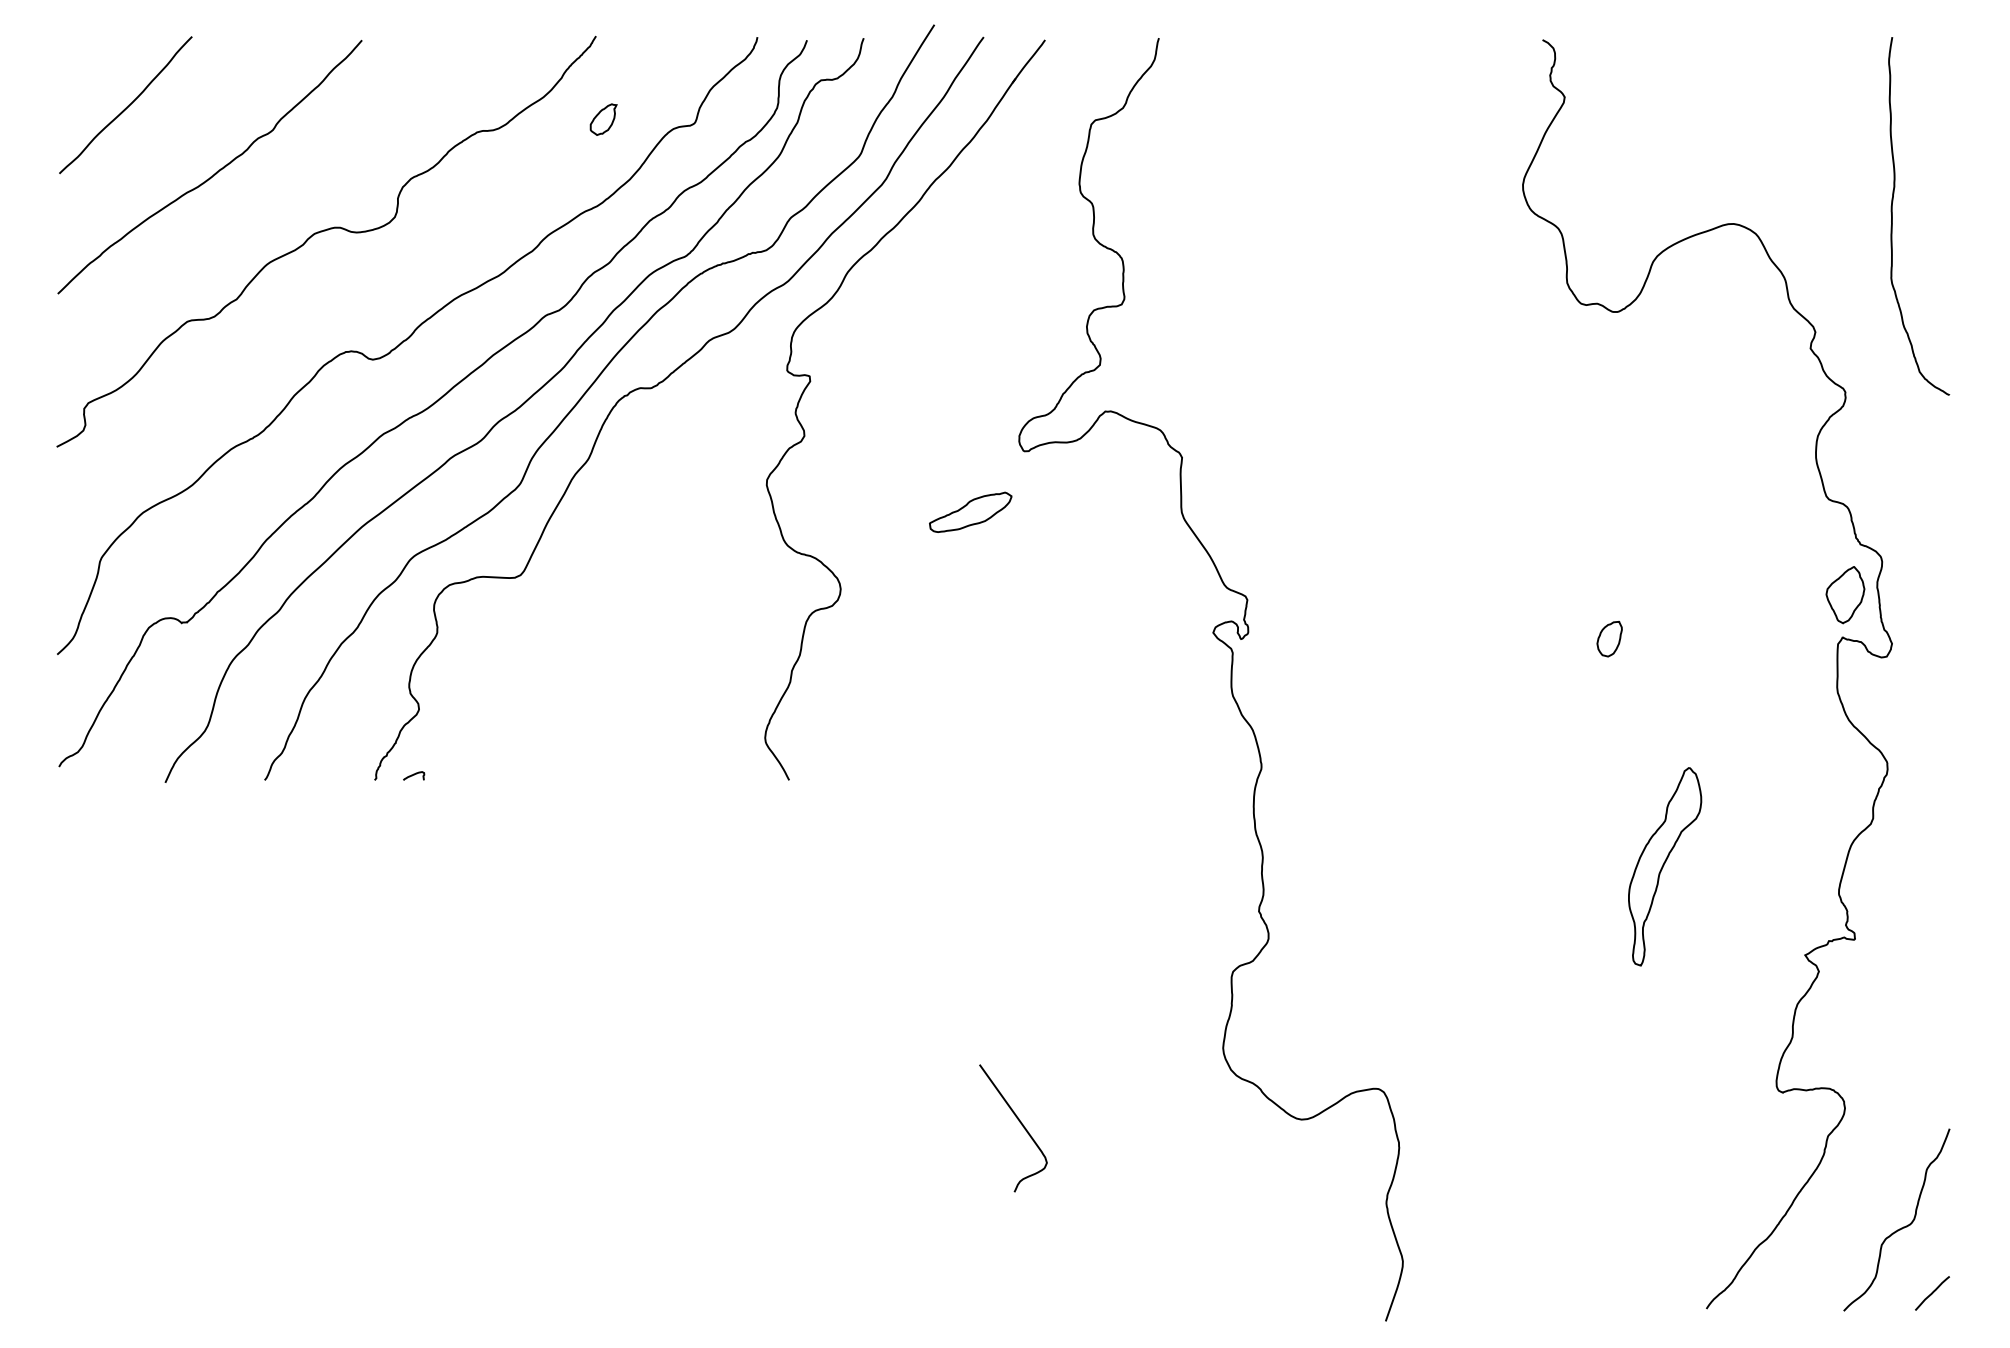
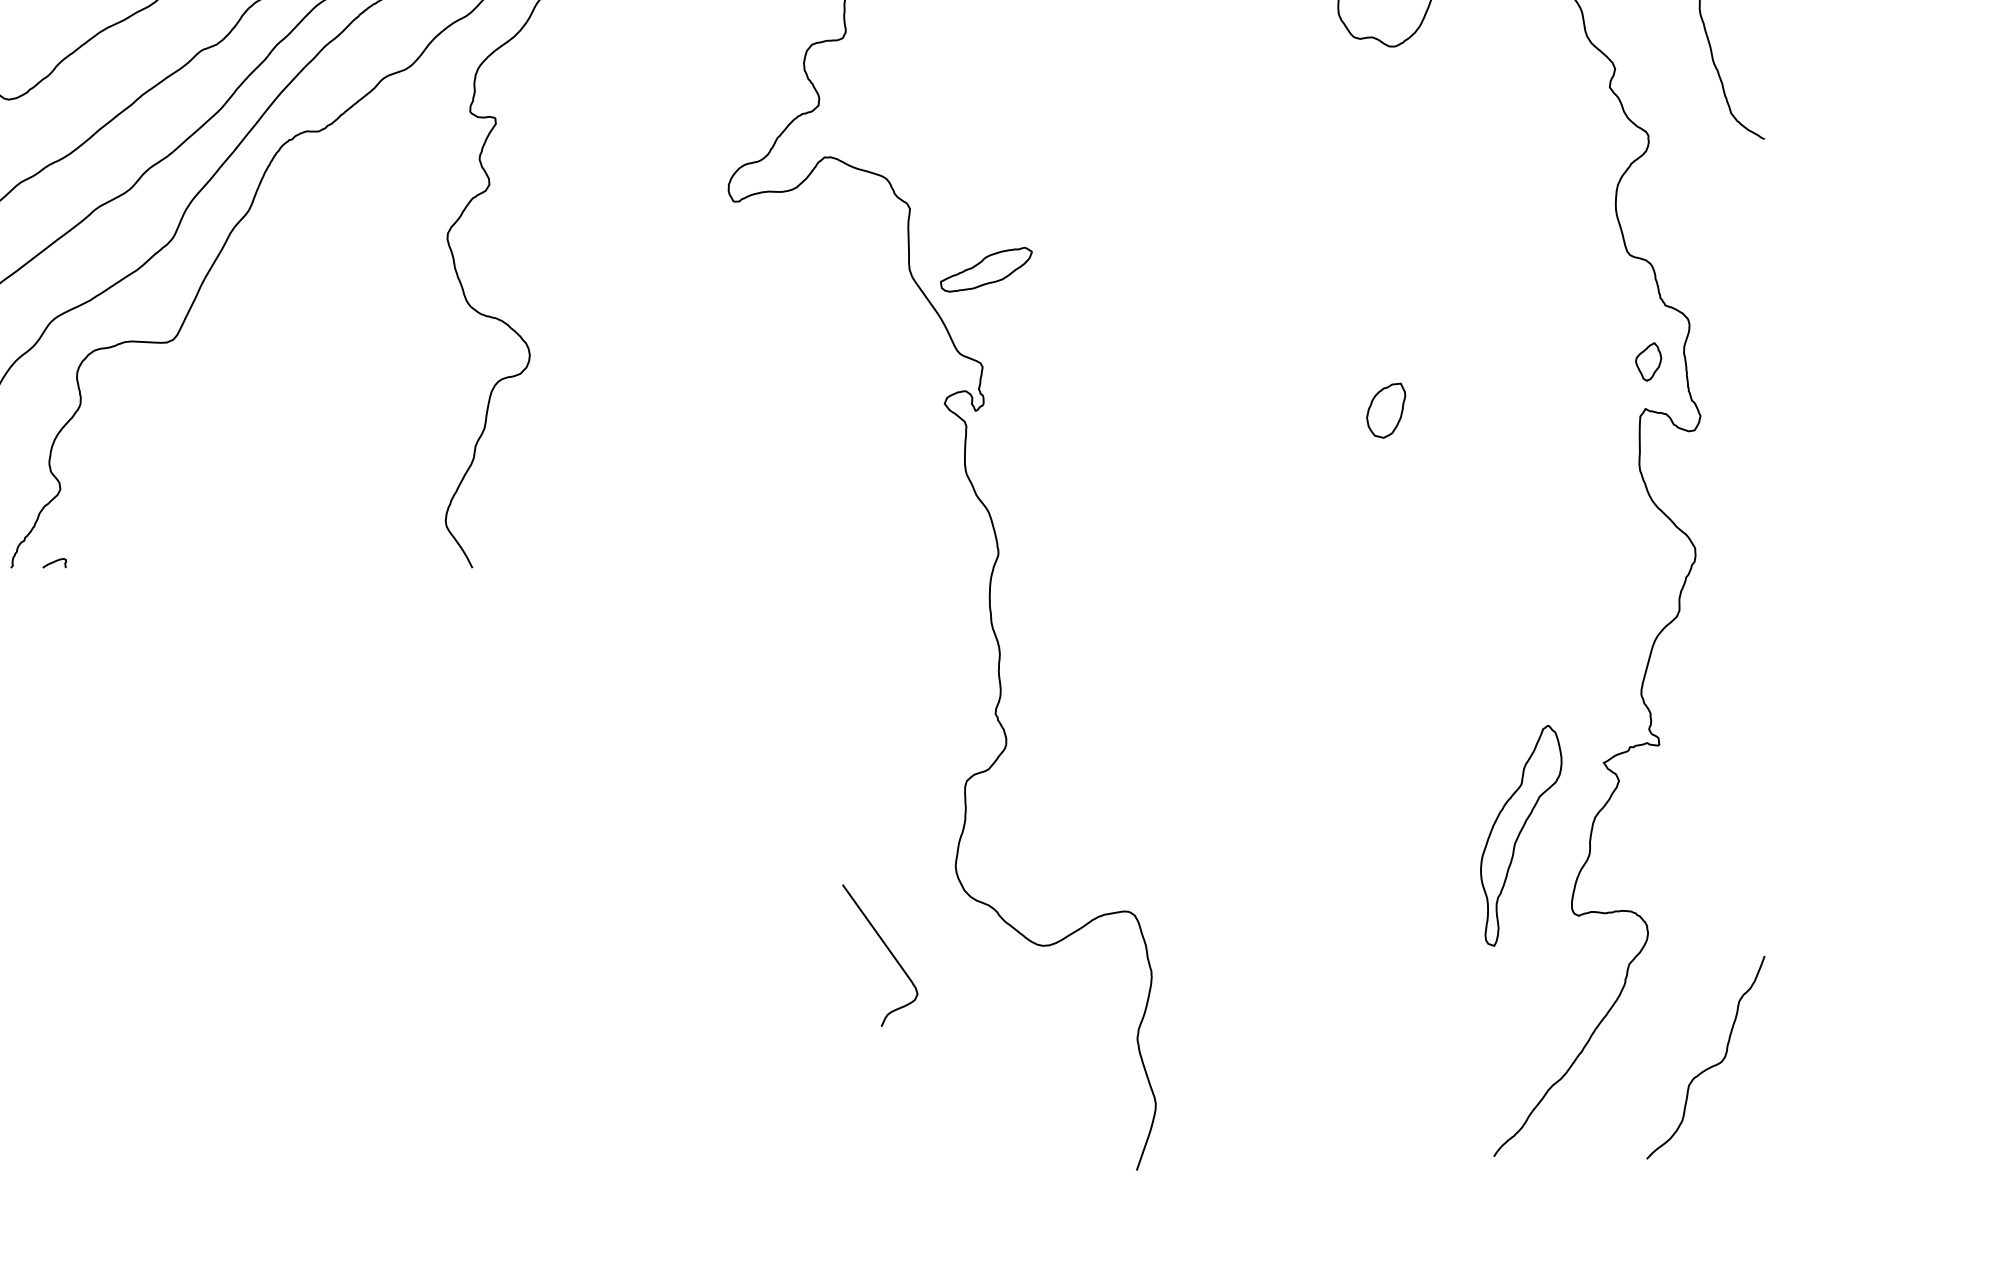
part: (970, 511) -> (986, 268), moved
part: (1845, 595) -> (1648, 362), size x0.6
part: (1609, 639) -> (1385, 411), size x1.4
part: (1665, 866) -> (1521, 835), moved
curve: (1019, 1122) -> (887, 949), moved
line: (1932, 1293) -> (1745, 1139), removed

